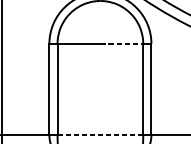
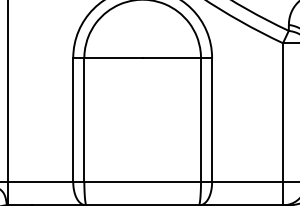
line: (122, 44) -> (172, 58), dashed -> solid
line: (101, 134) -> (143, 181), dashed -> solid

